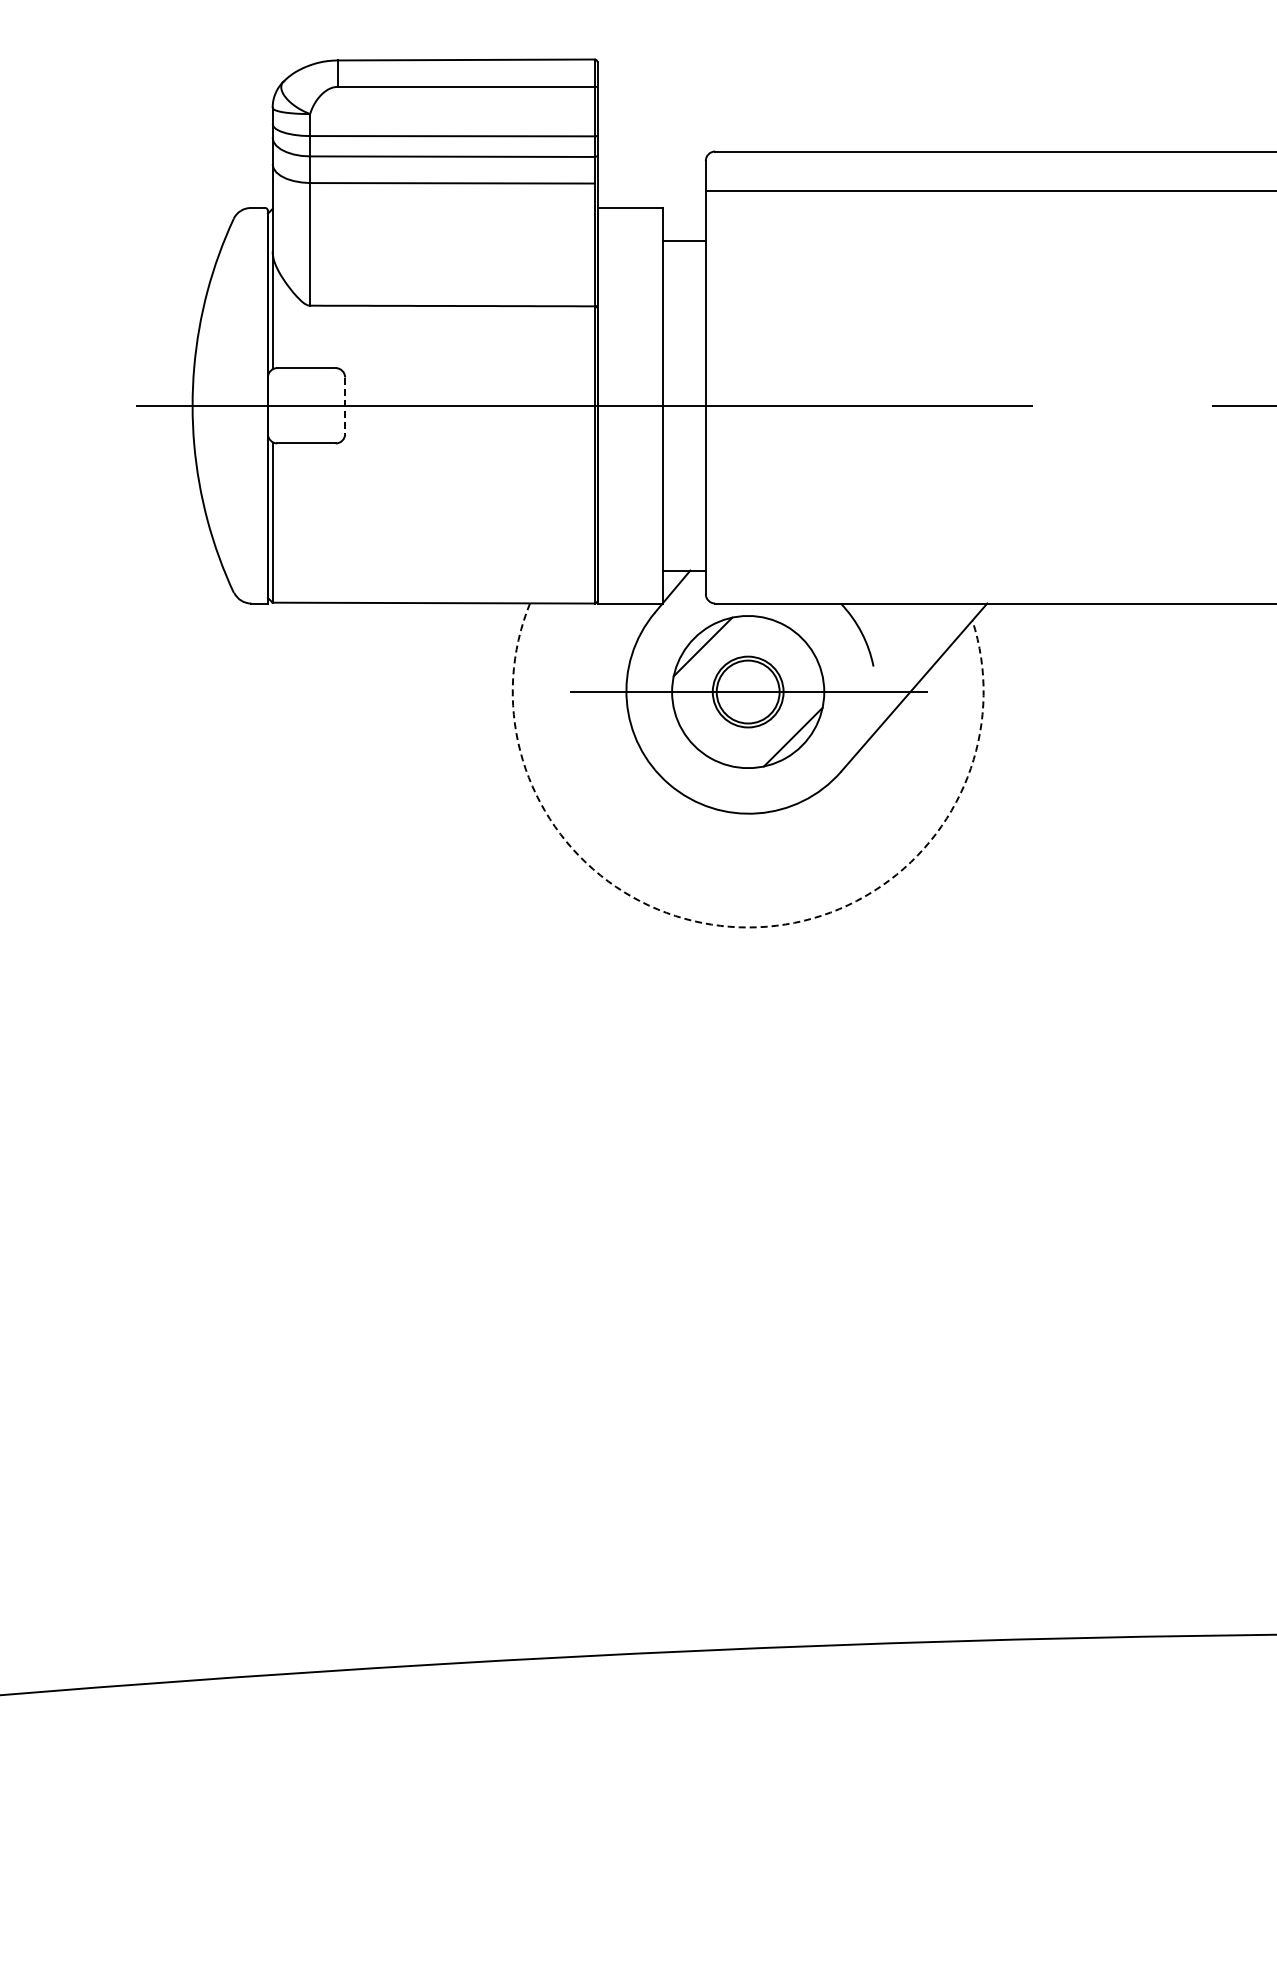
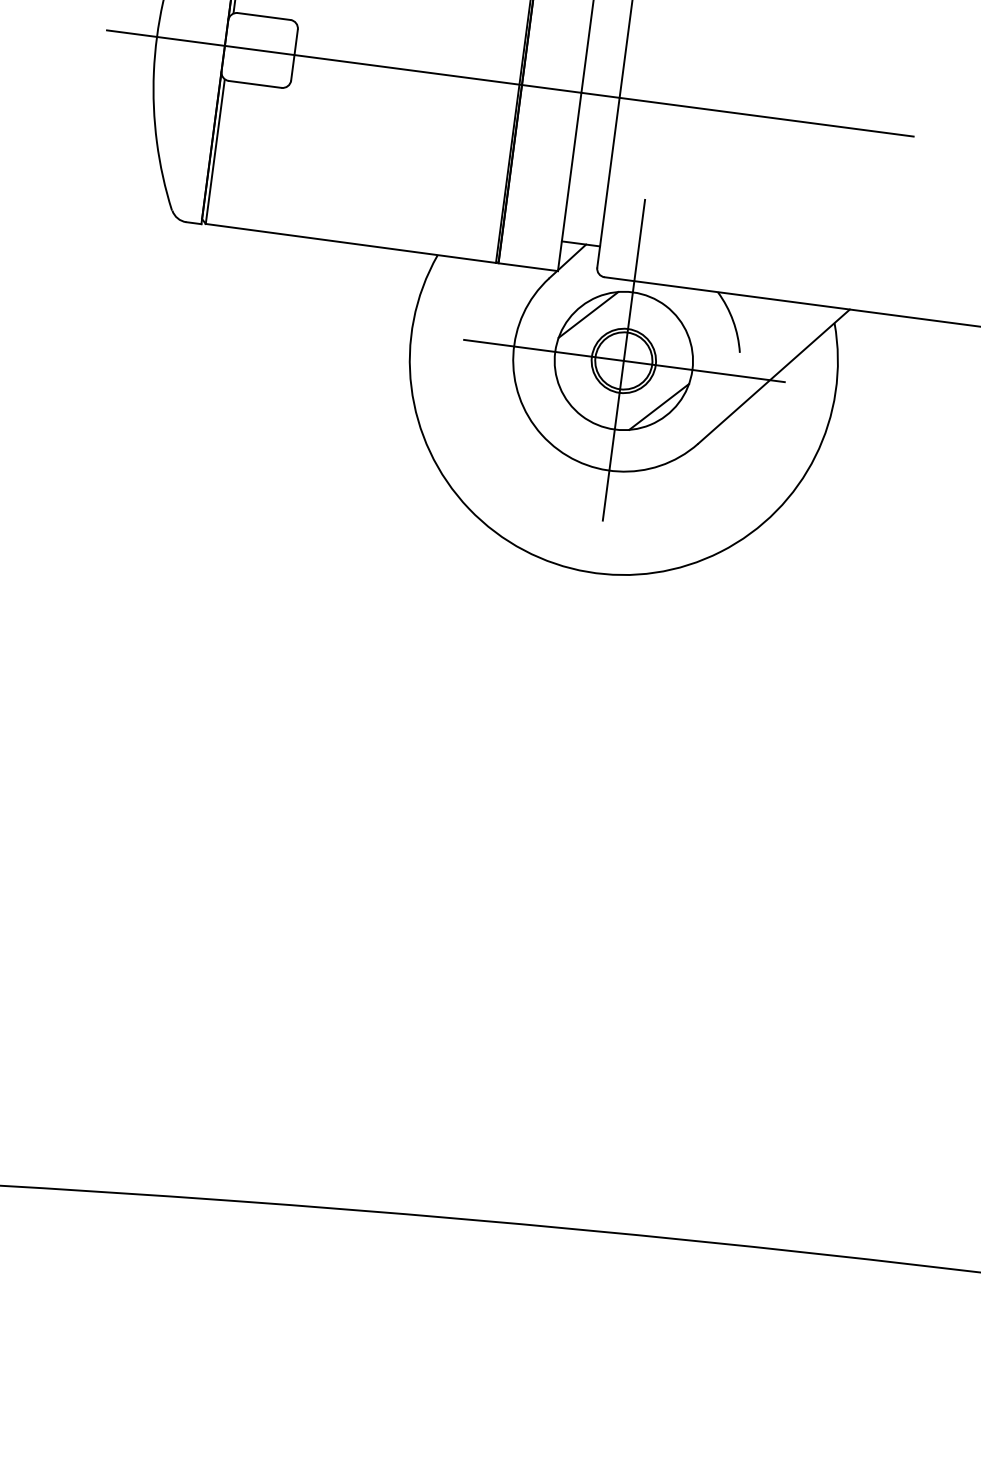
line: (345, 406) -> (294, 55), dashed -> solid
line: (748, 691) -> (624, 360), added
arc: (739, 927) -> (588, 572), dashed -> solid

